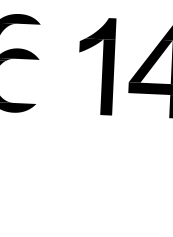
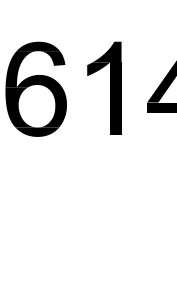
fill: (31, 31) -> (51, 58), added
part: (96, 65) -> (104, 87), moved
fill: (30, 81) -> (52, 106), added

